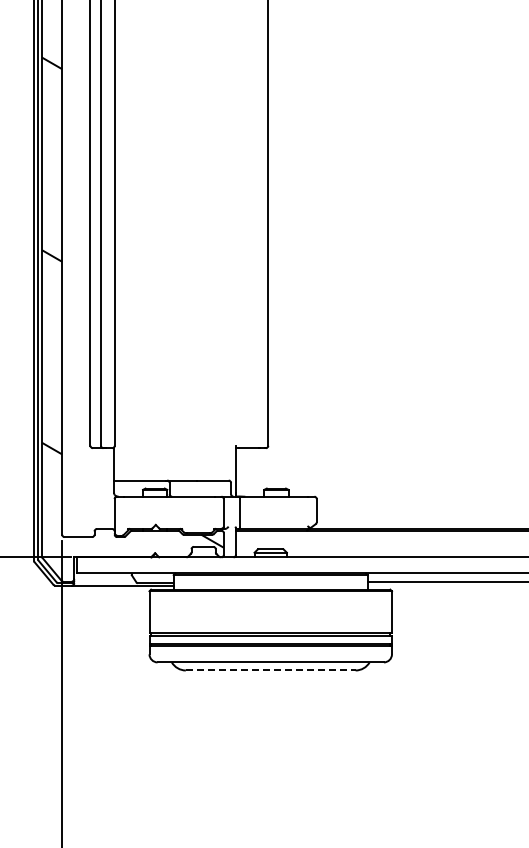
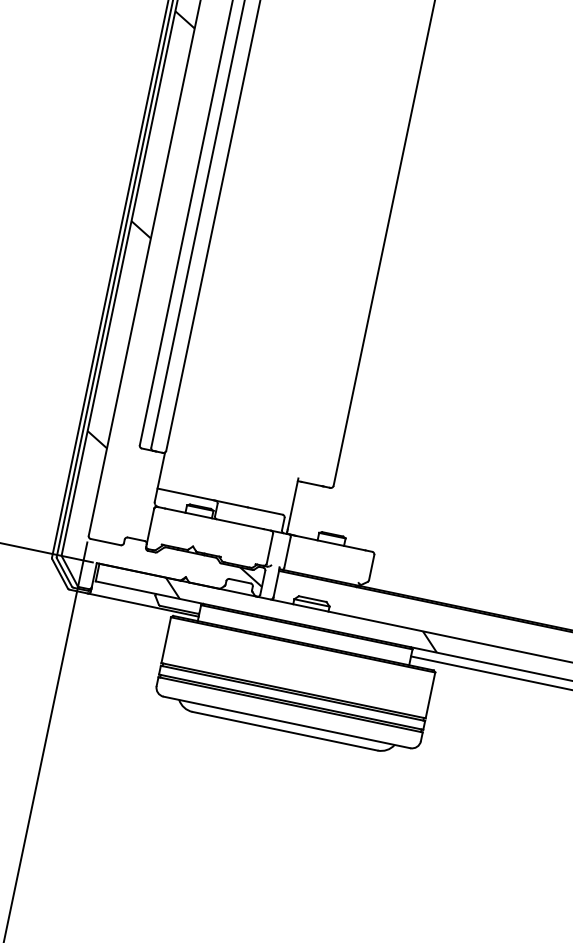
hatch: (263, 565) -> (301, 615), added
line: (270, 670) -> (284, 731), dashed -> solid

